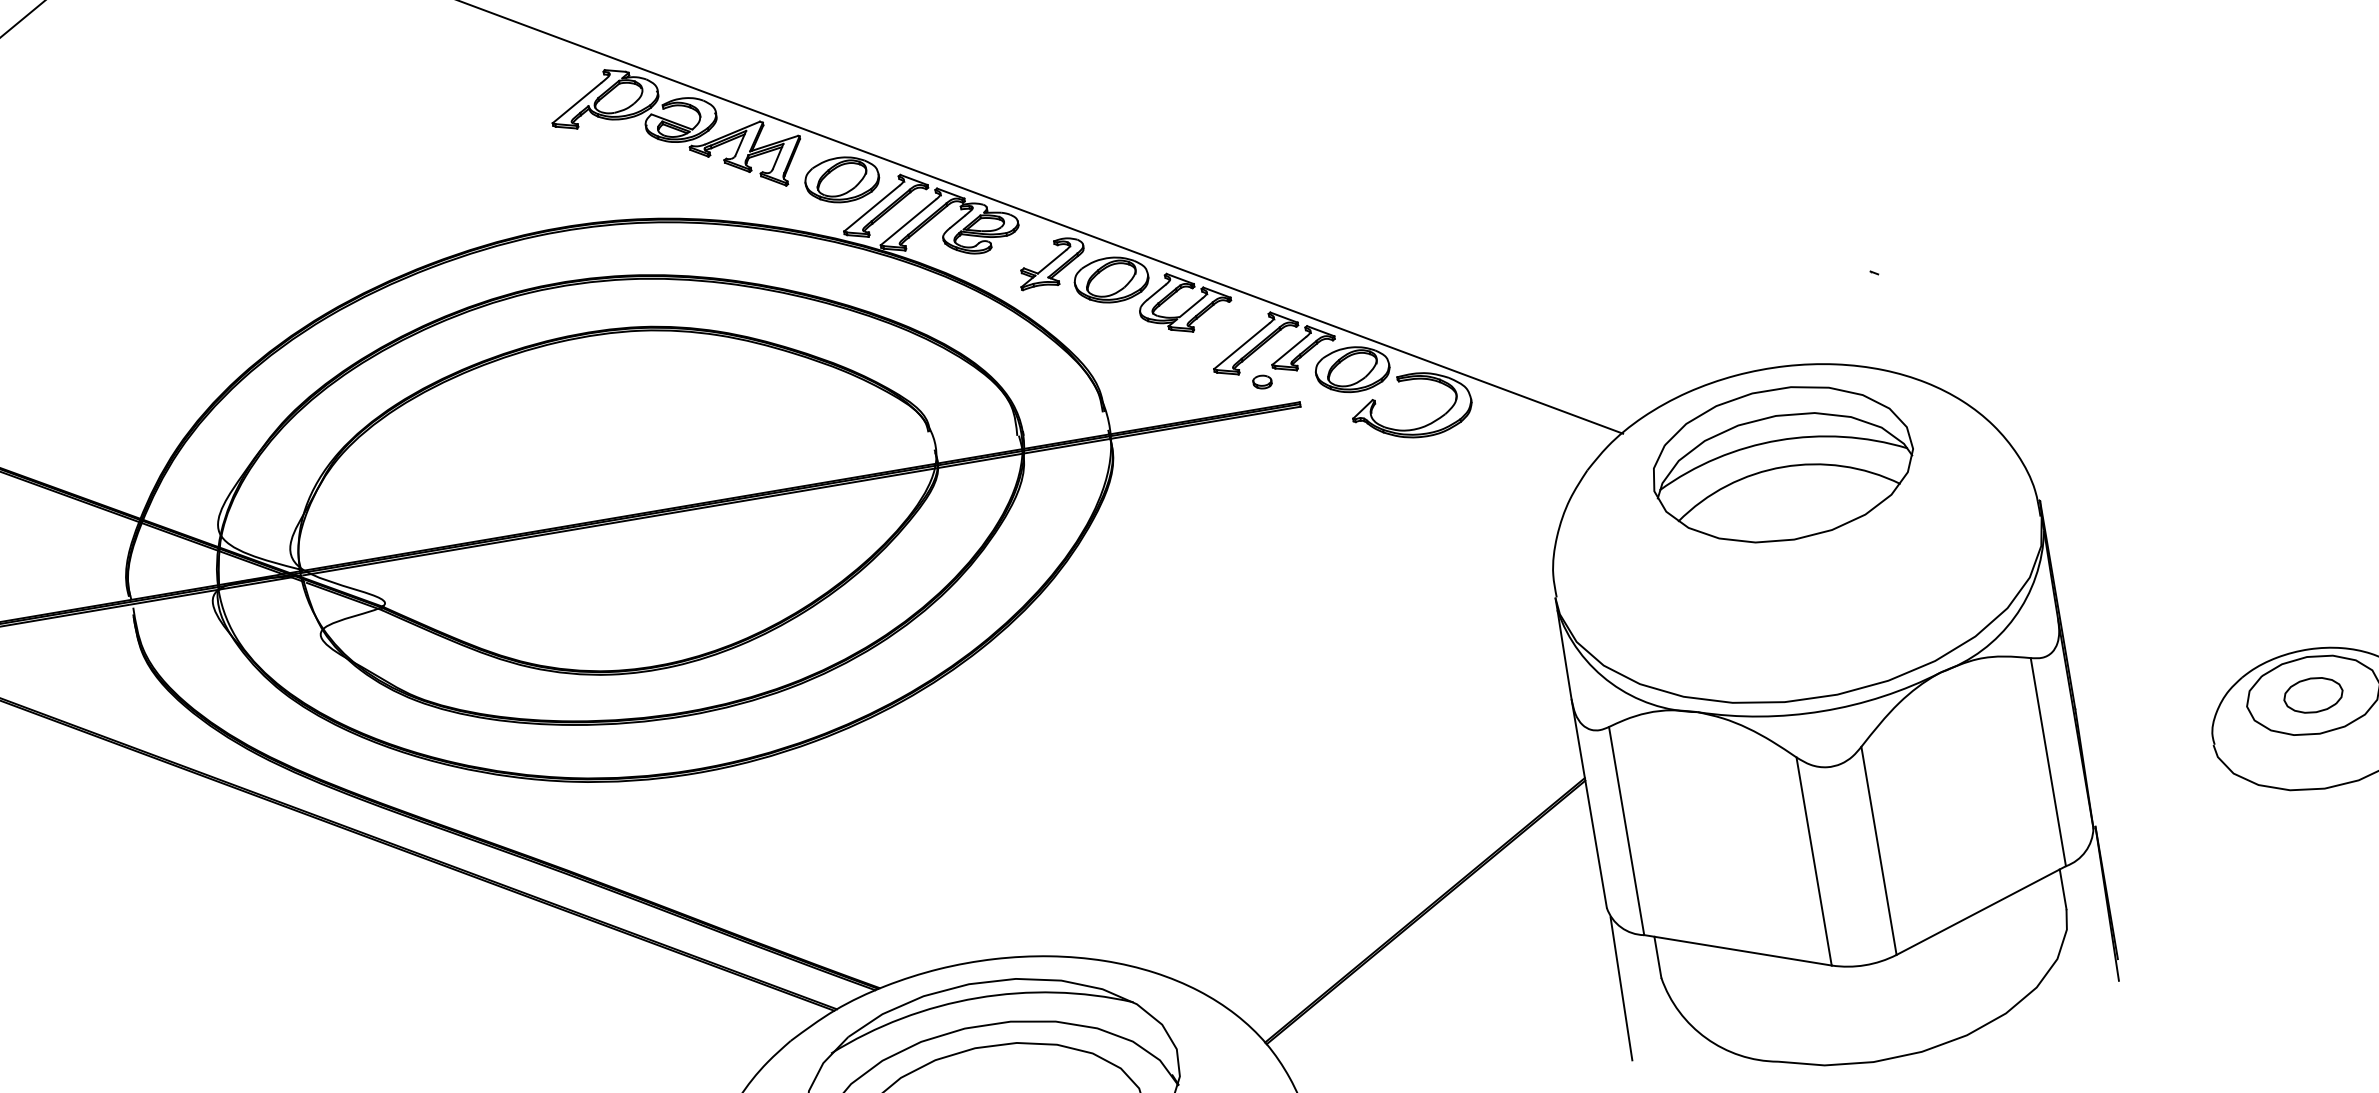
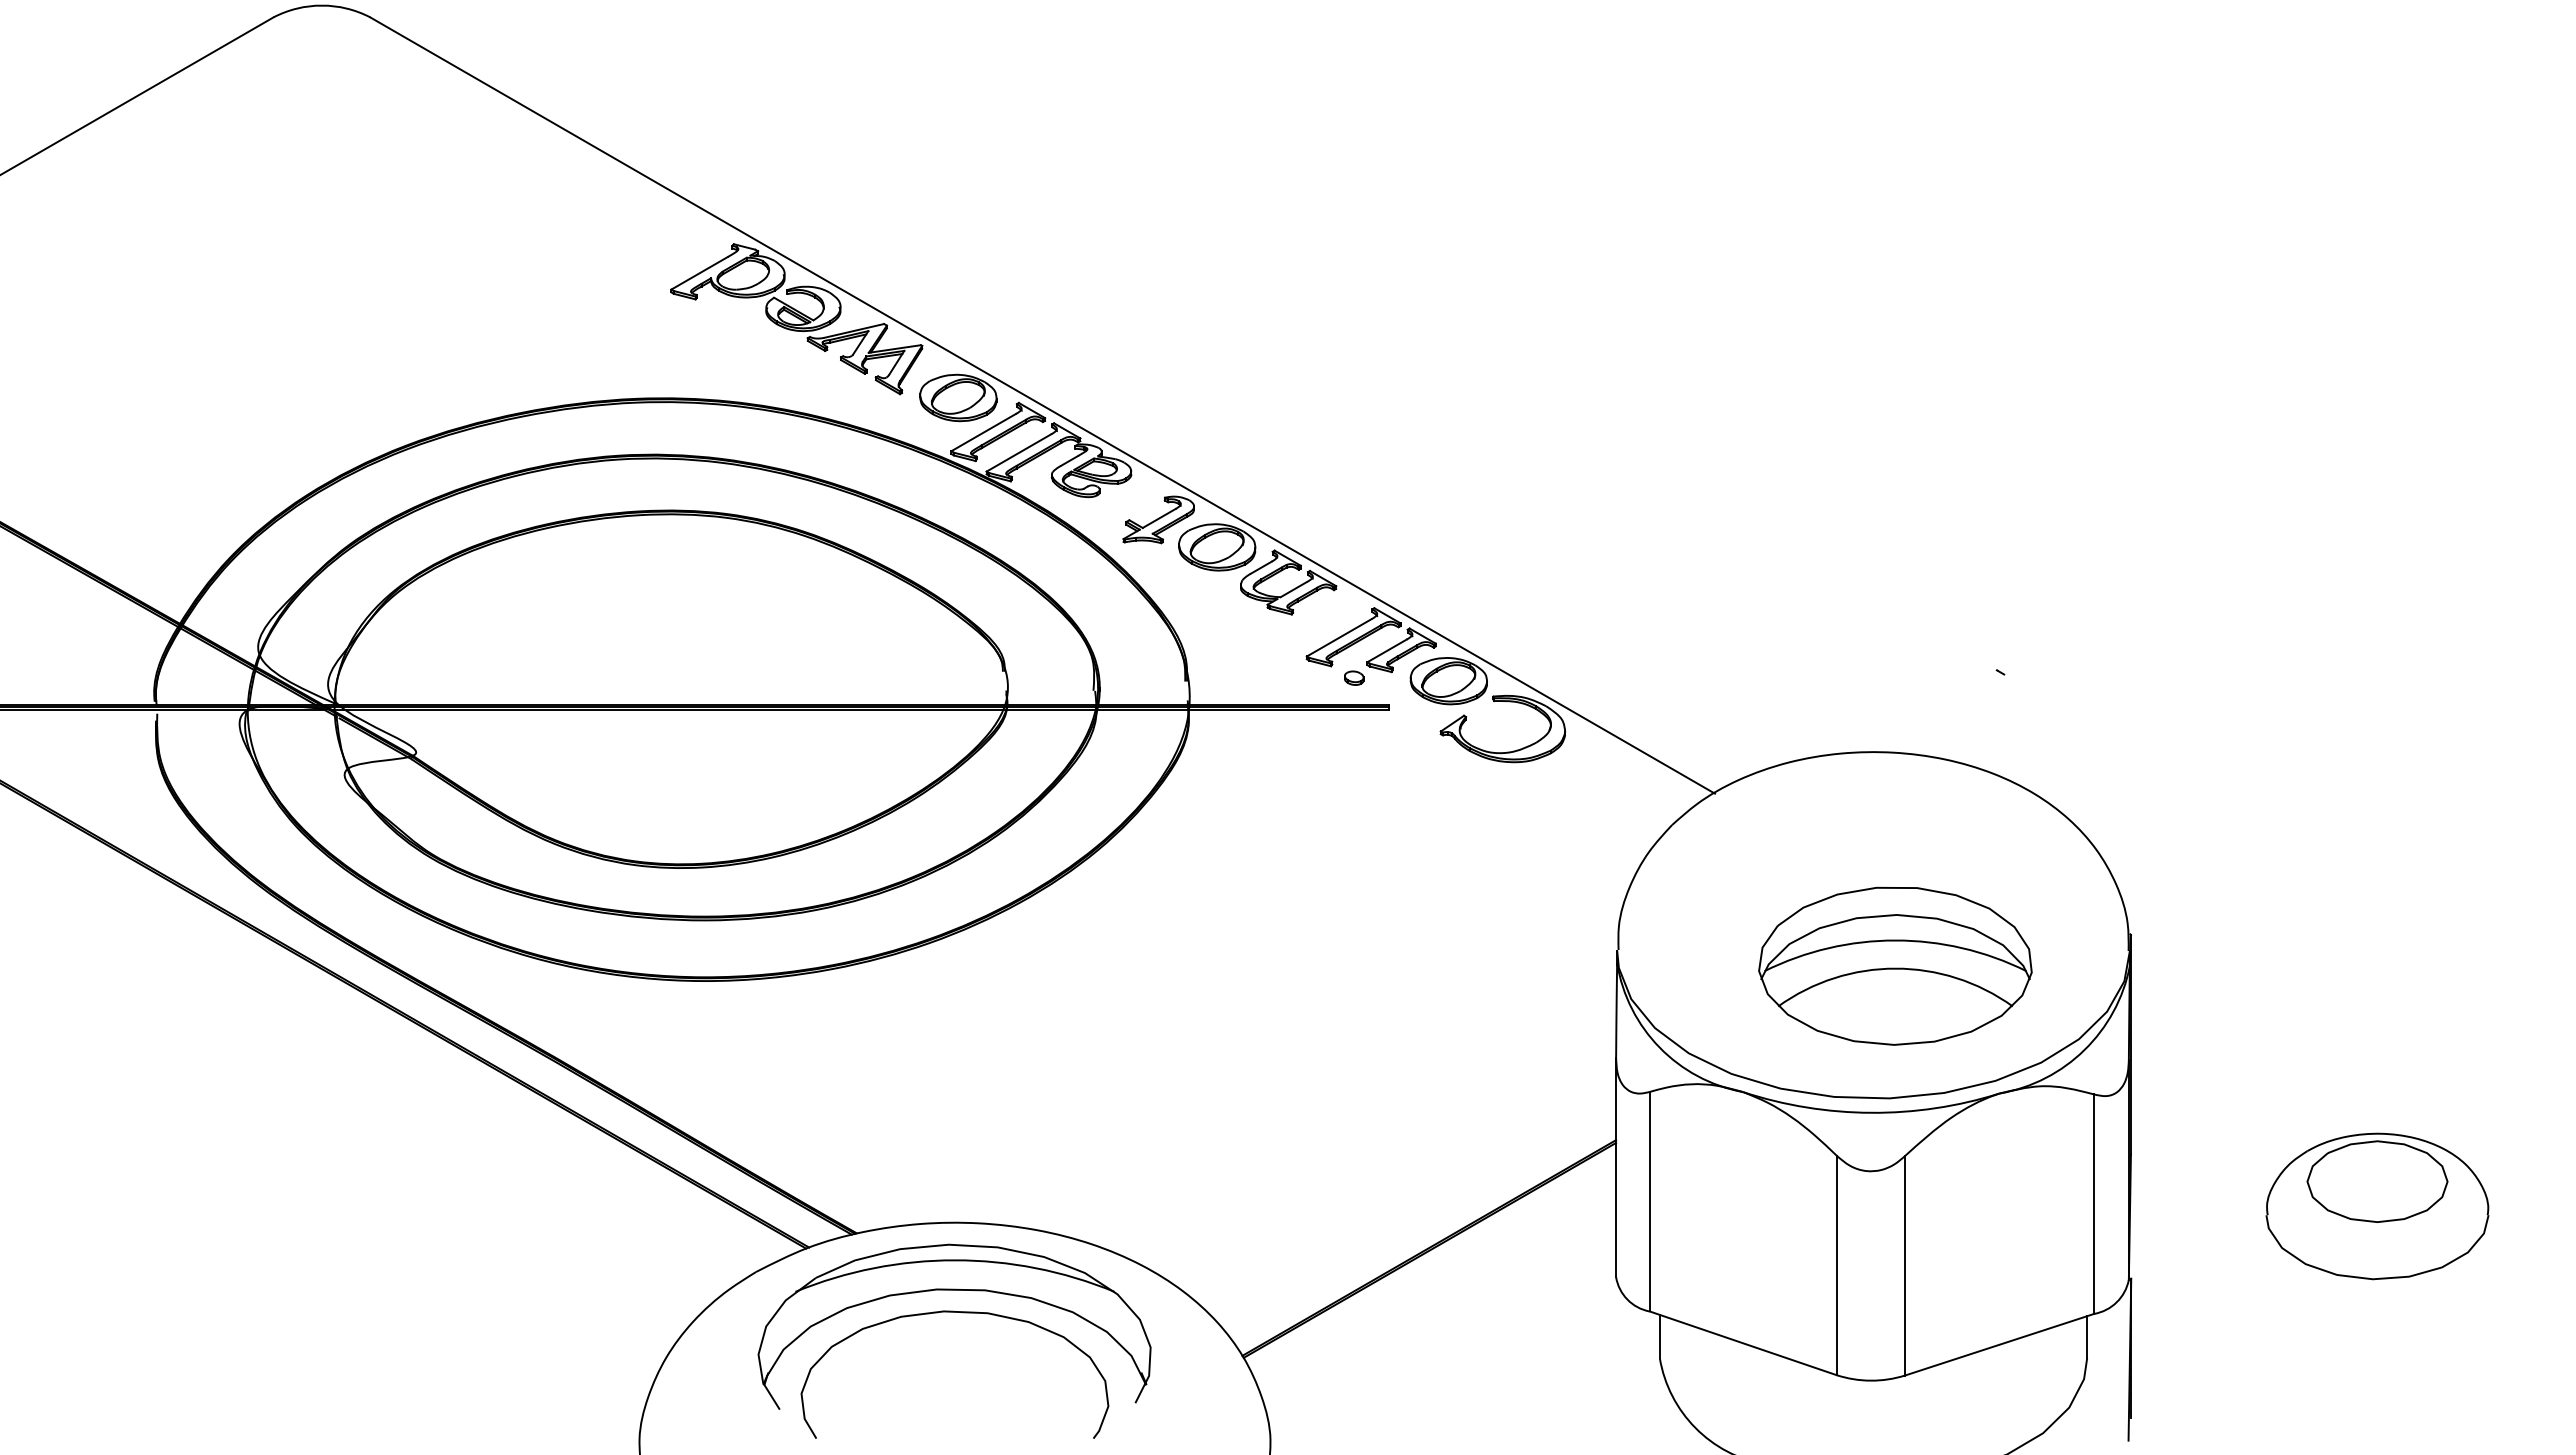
part: (1782, 464) -> (1895, 965), moved
part: (2313, 695) -> (2377, 1181), removed
line: (1620, 988) -> (1616, 1362), removed

